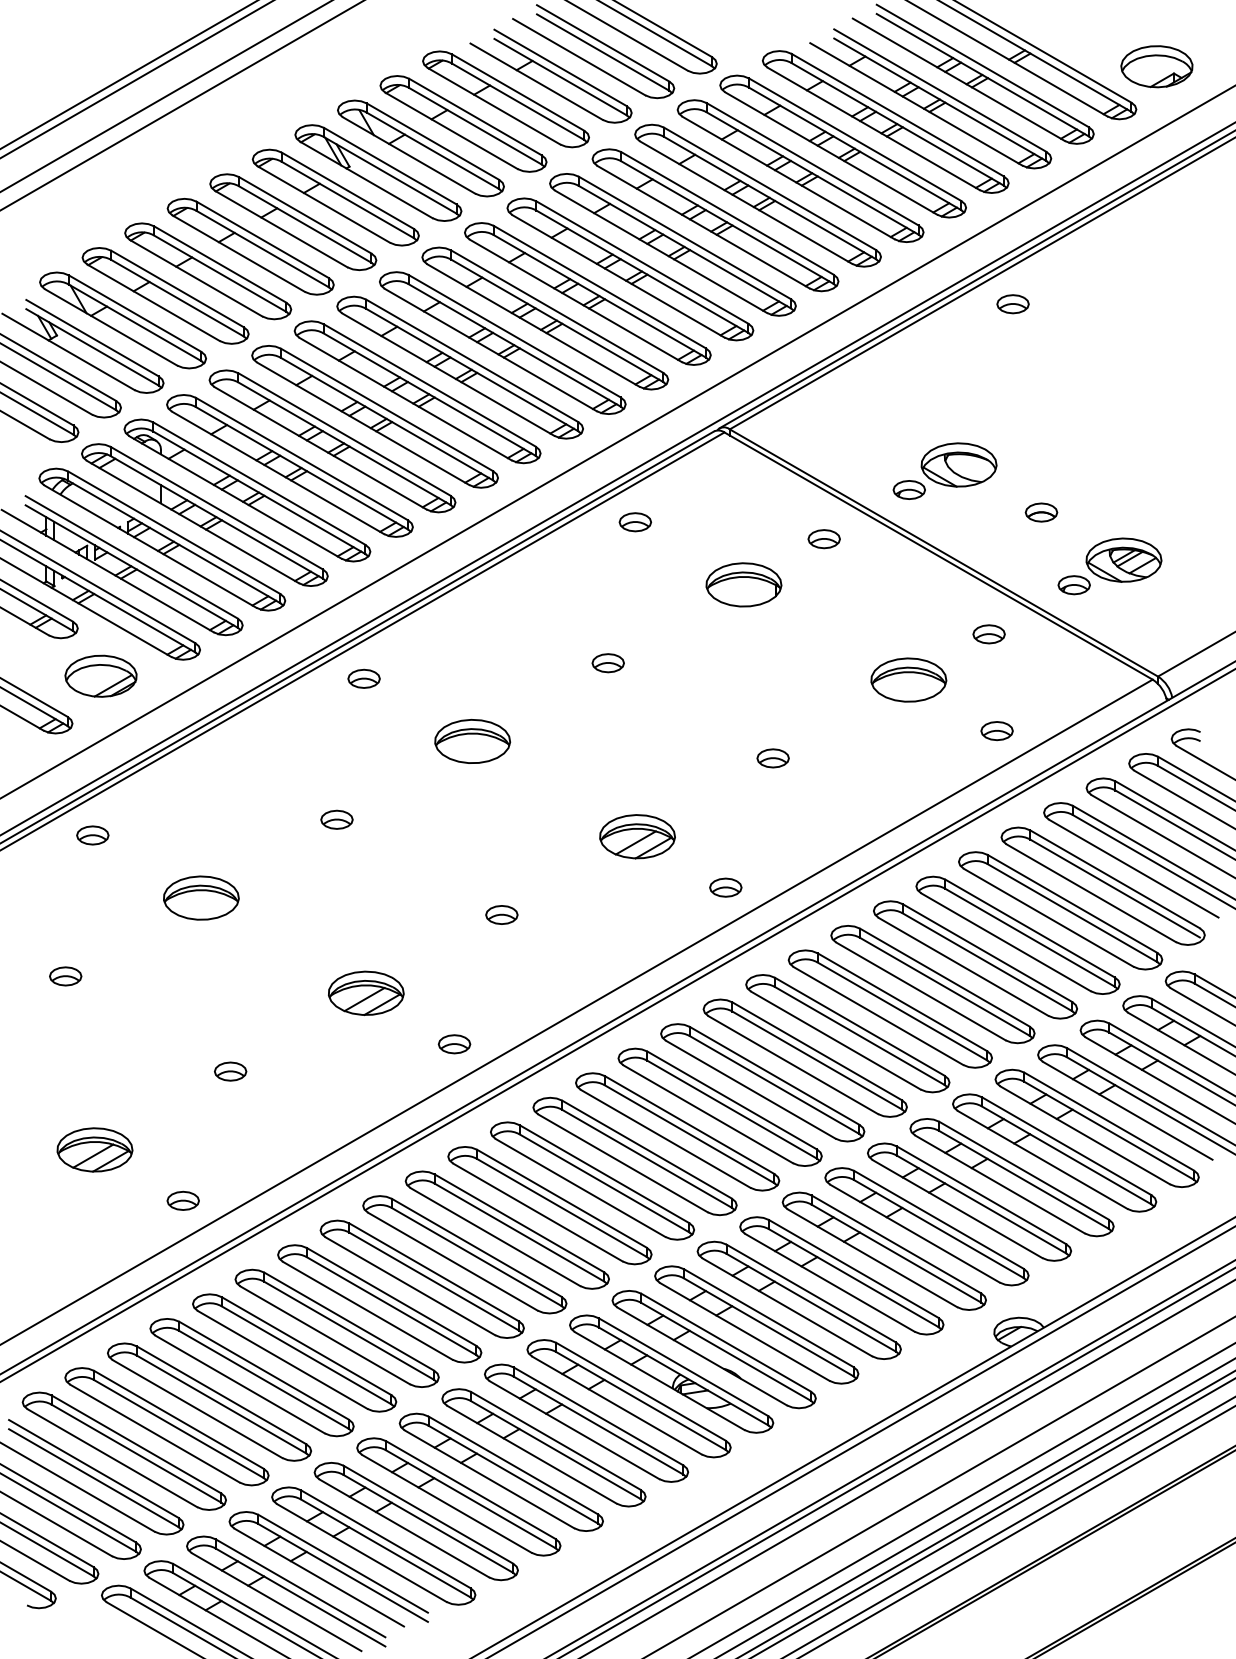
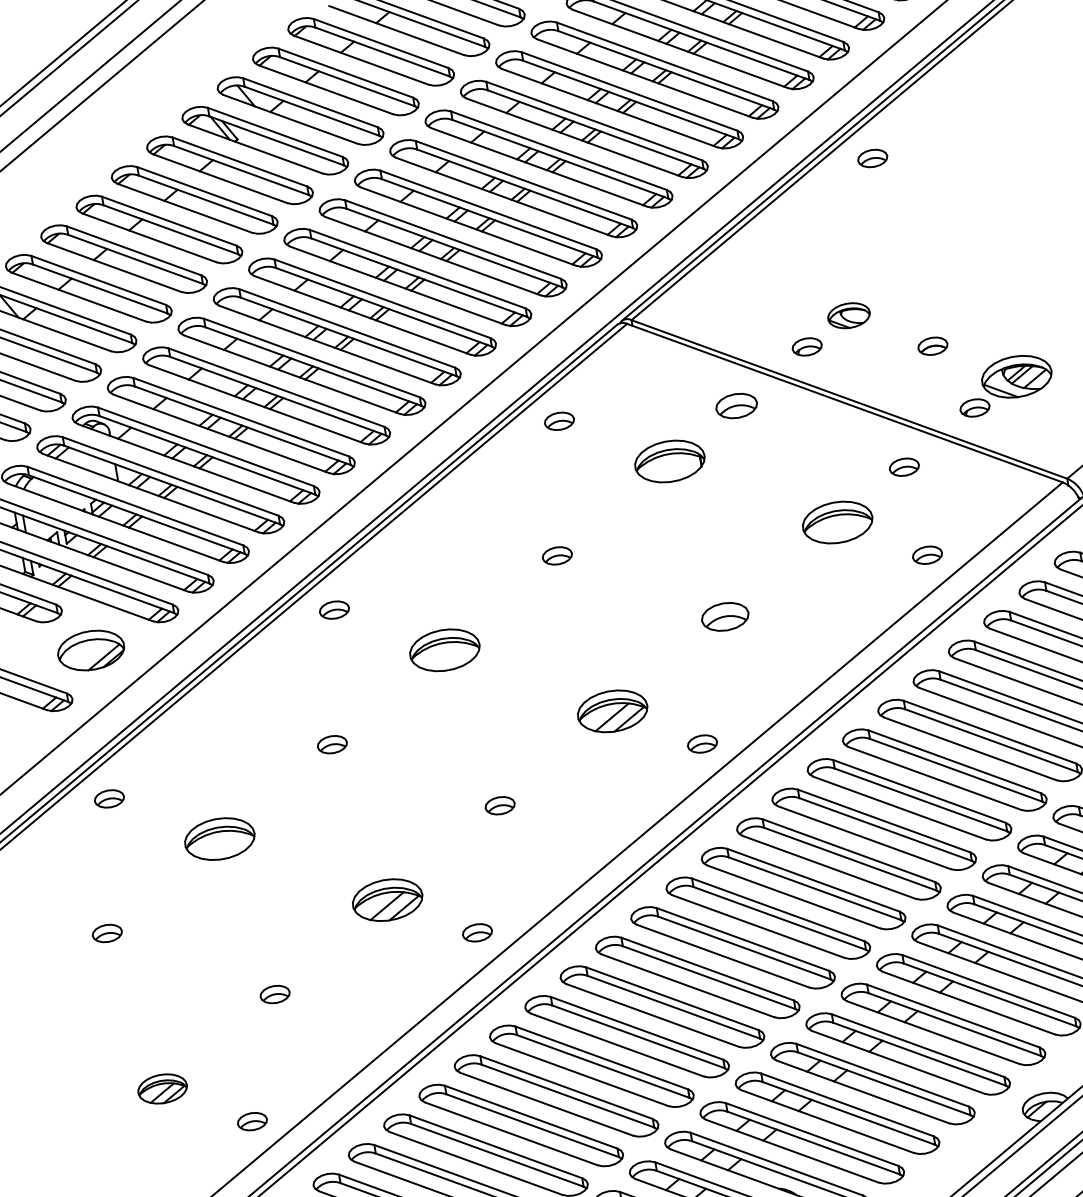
part: (958, 464) -> (848, 315), size x0.6
part: (823, 539) -> (736, 406), size x1.4
part: (772, 758) -> (724, 617), size x1.6
part: (94, 1149) -> (162, 1088), size x0.7

